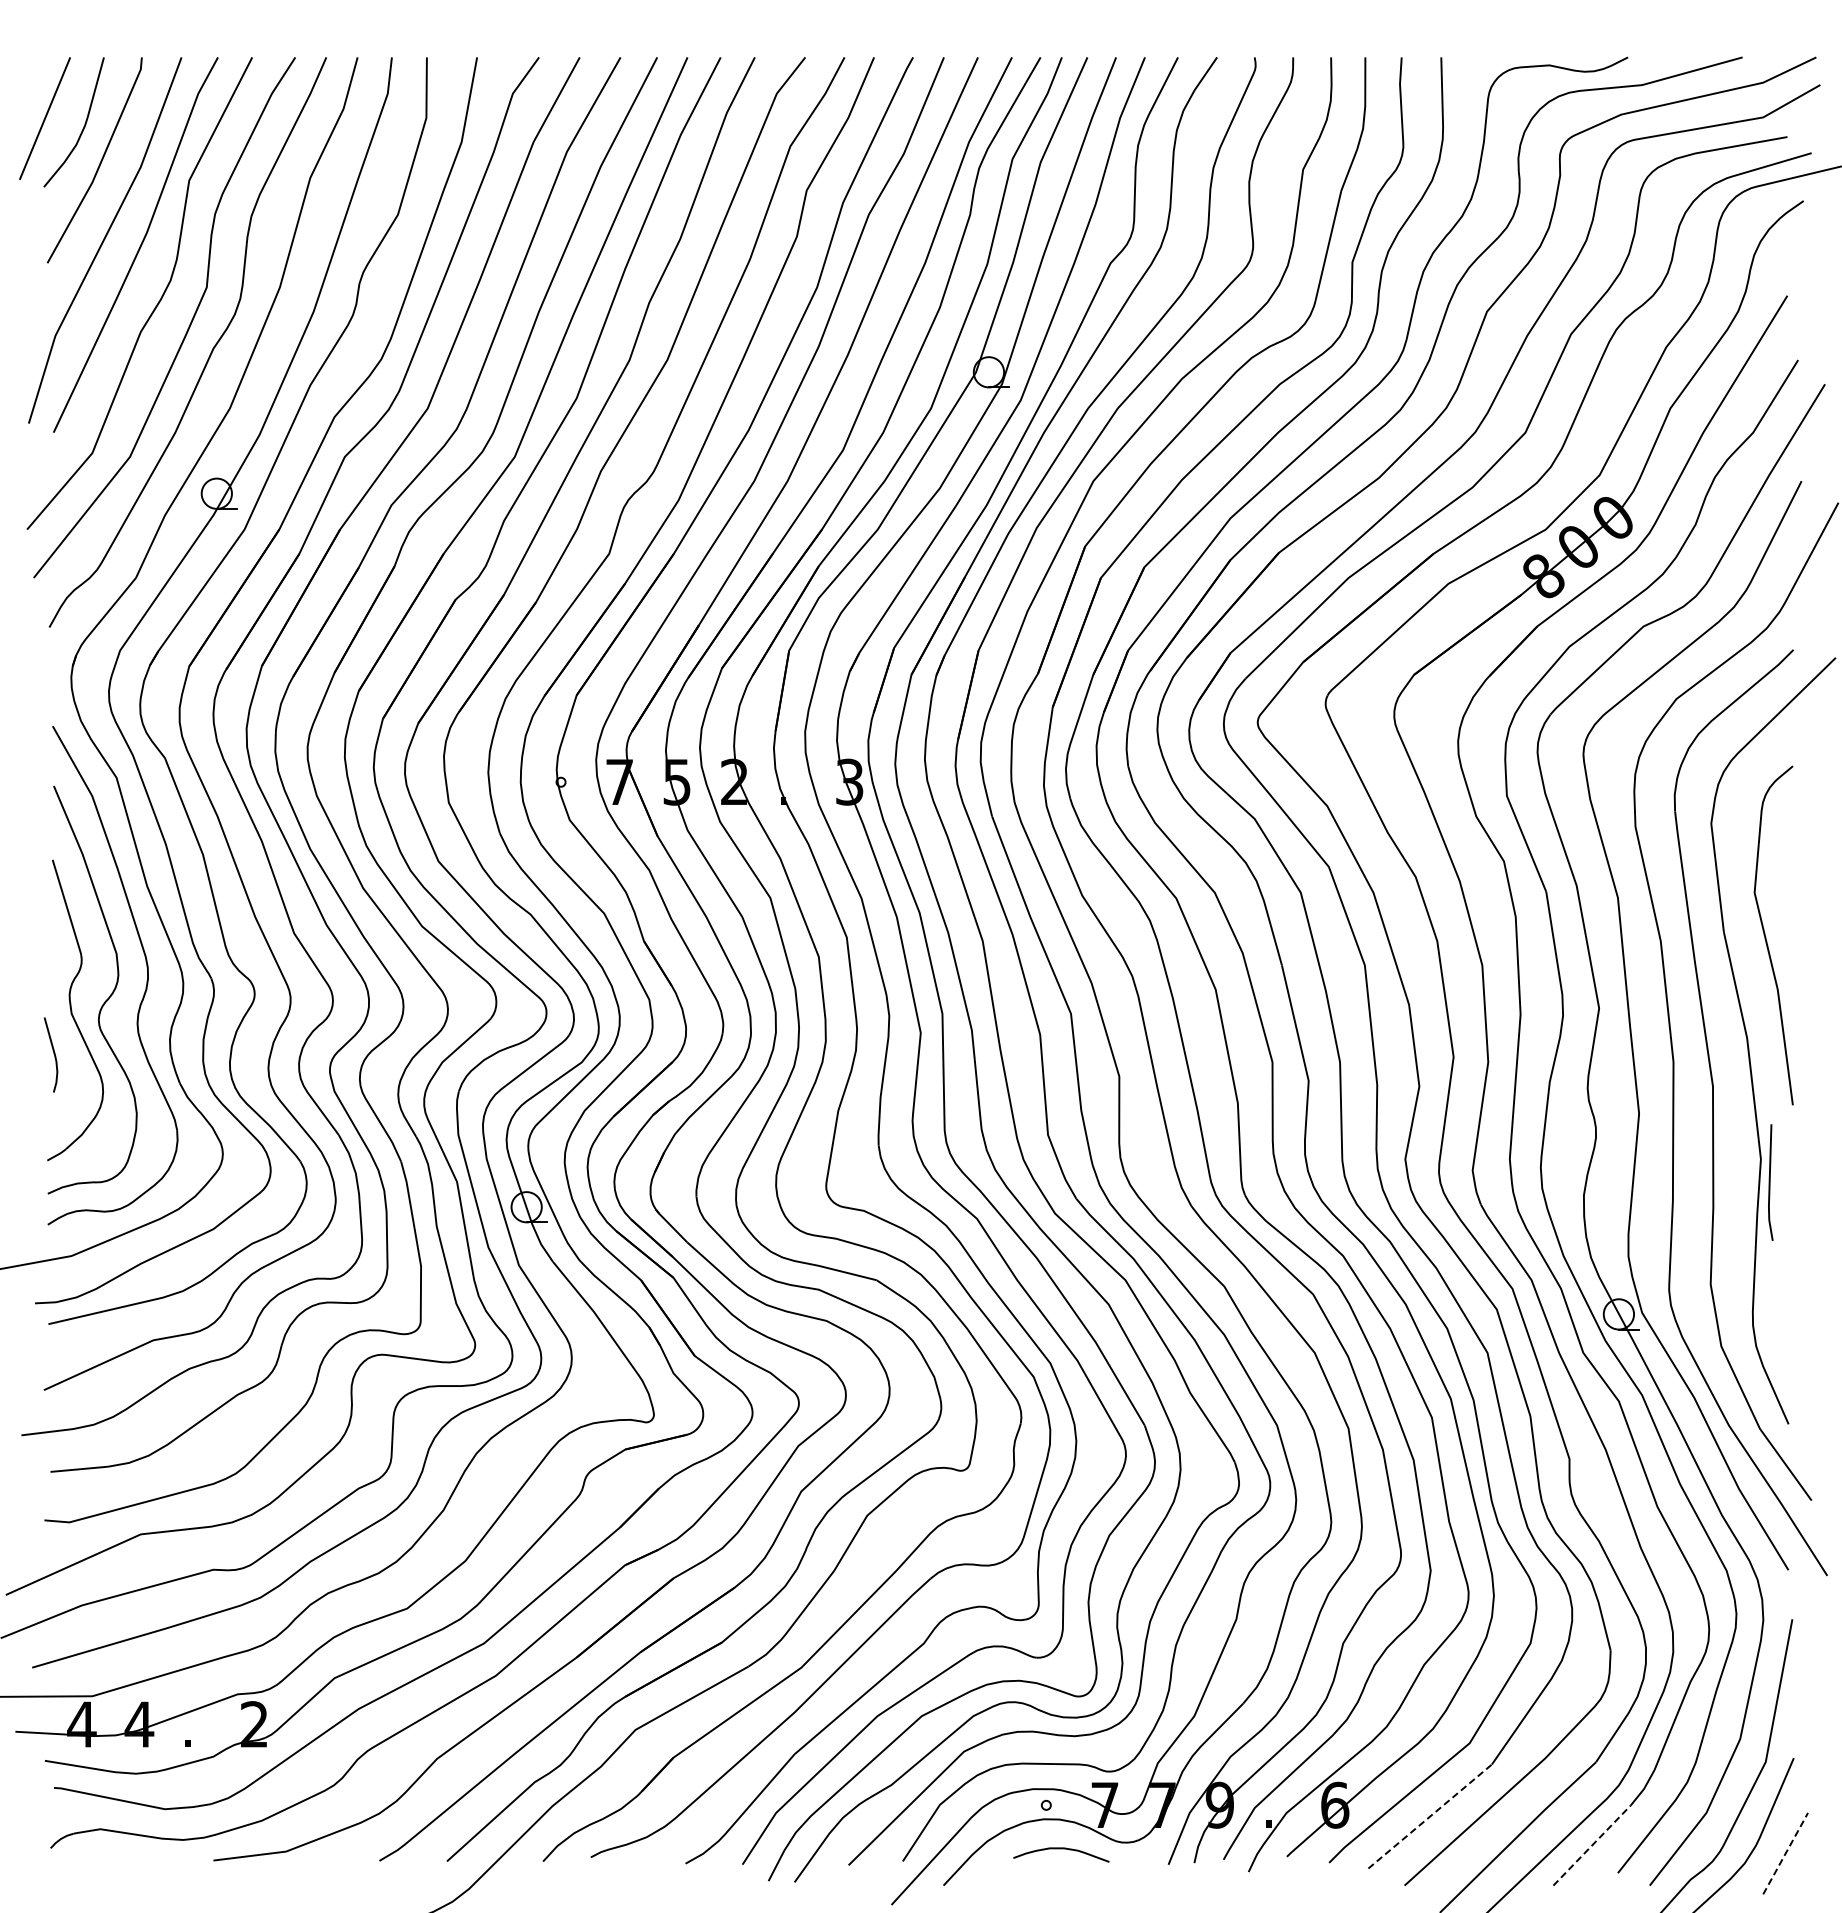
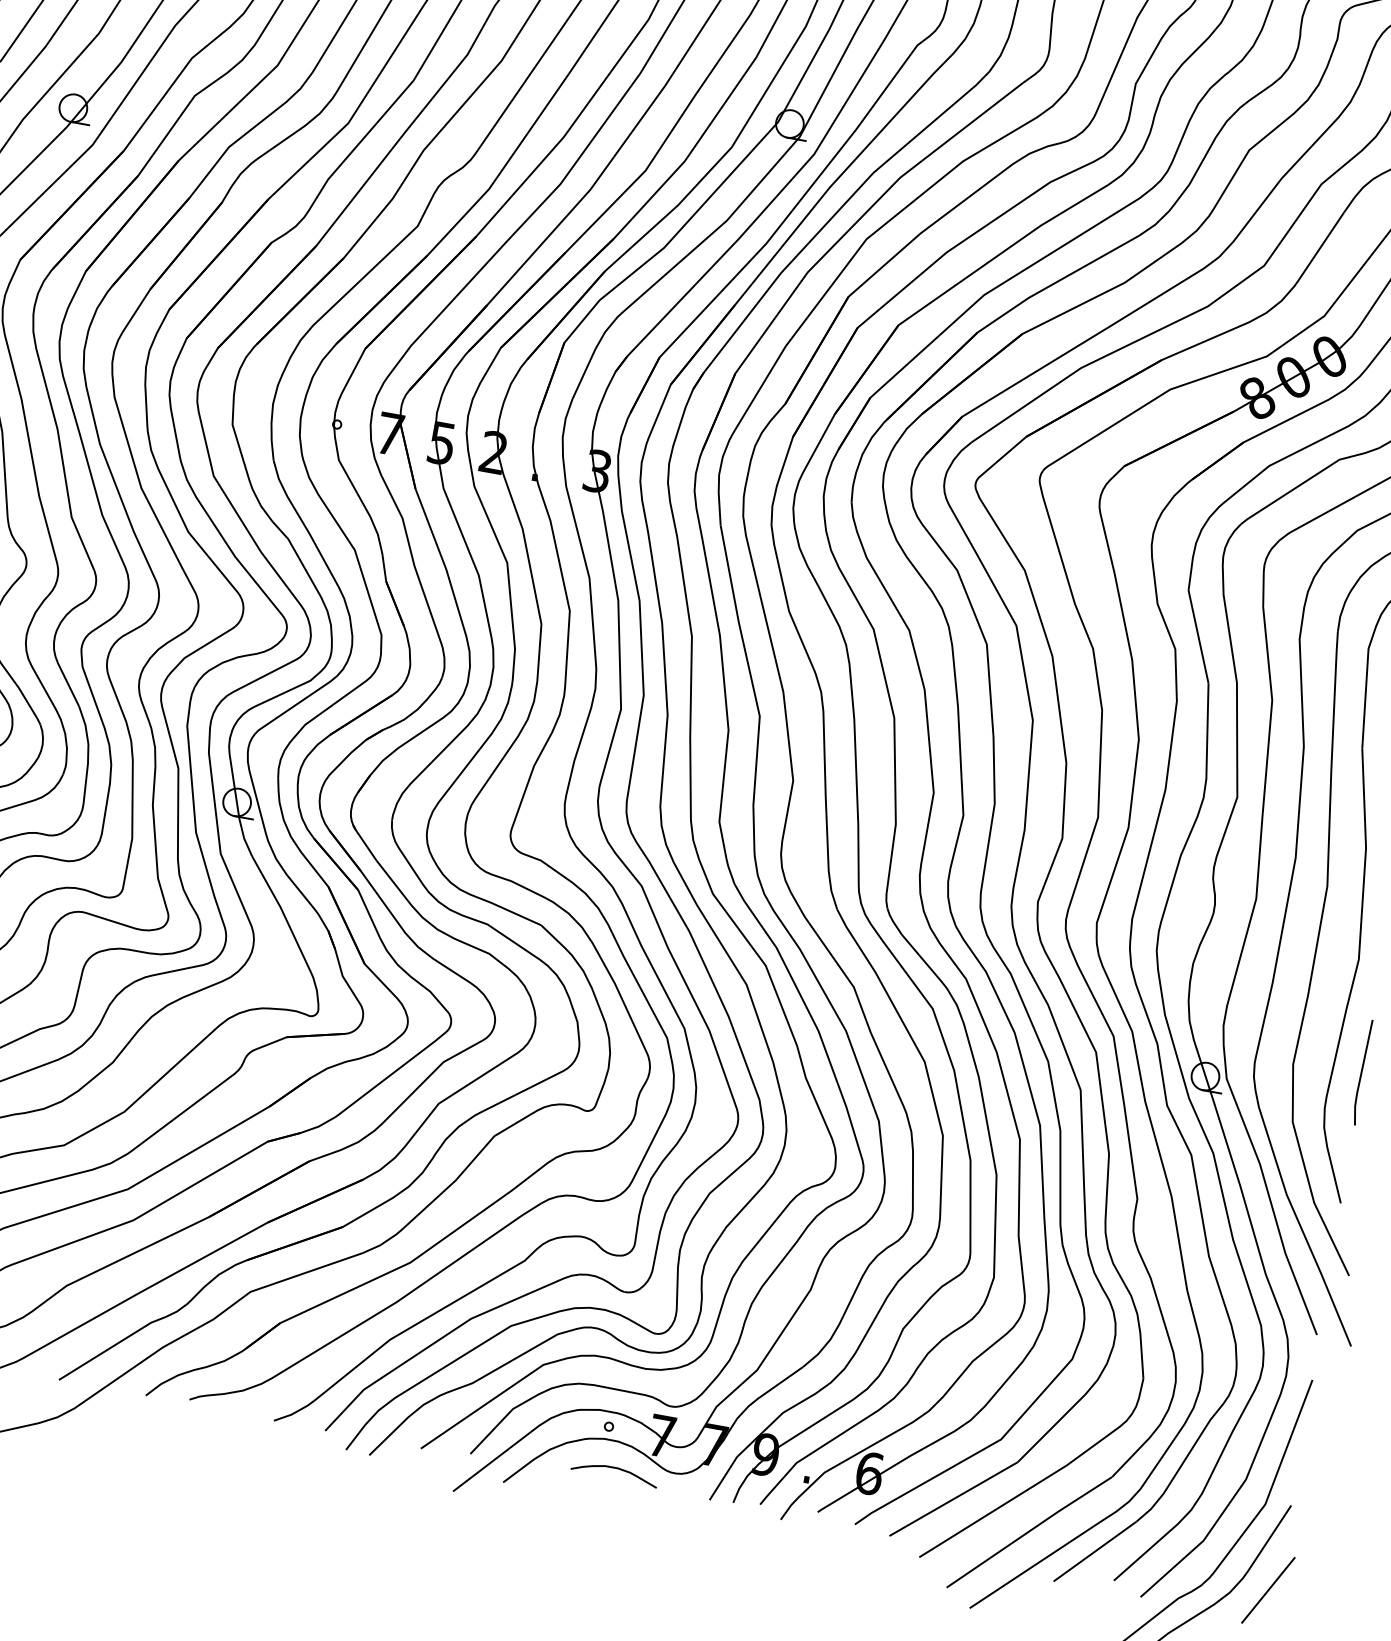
line: (1770, 1182) -> (1362, 1072), moved
line: (1430, 1816) -> (953, 1499), dashed -> solid
line: (1592, 1845) -> (1095, 1551), dashed -> solid
line: (1785, 1853) -> (1268, 1590), dashed -> solid

